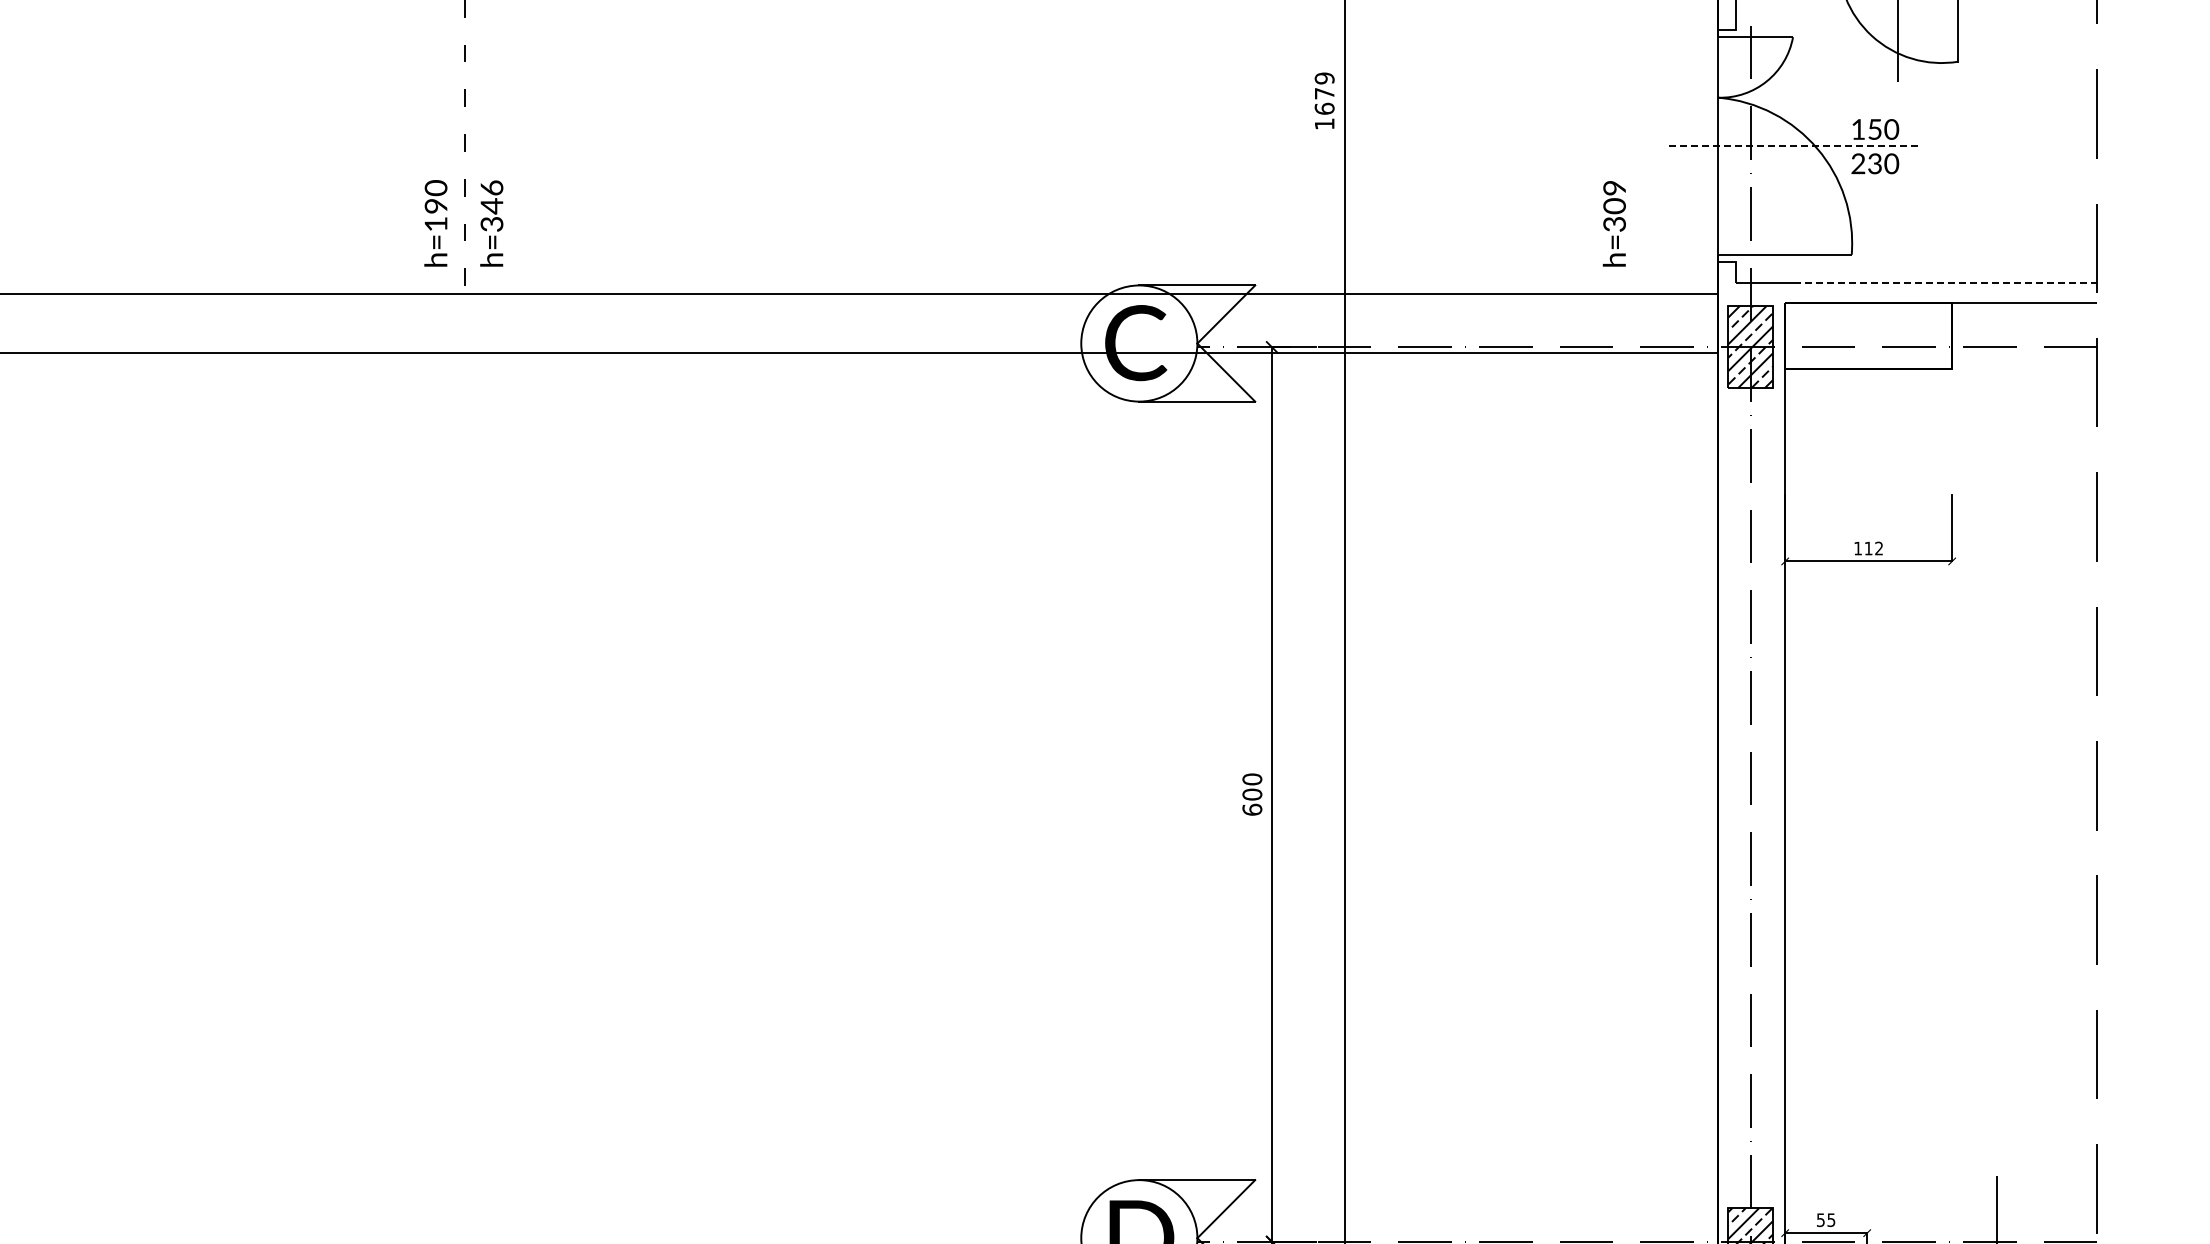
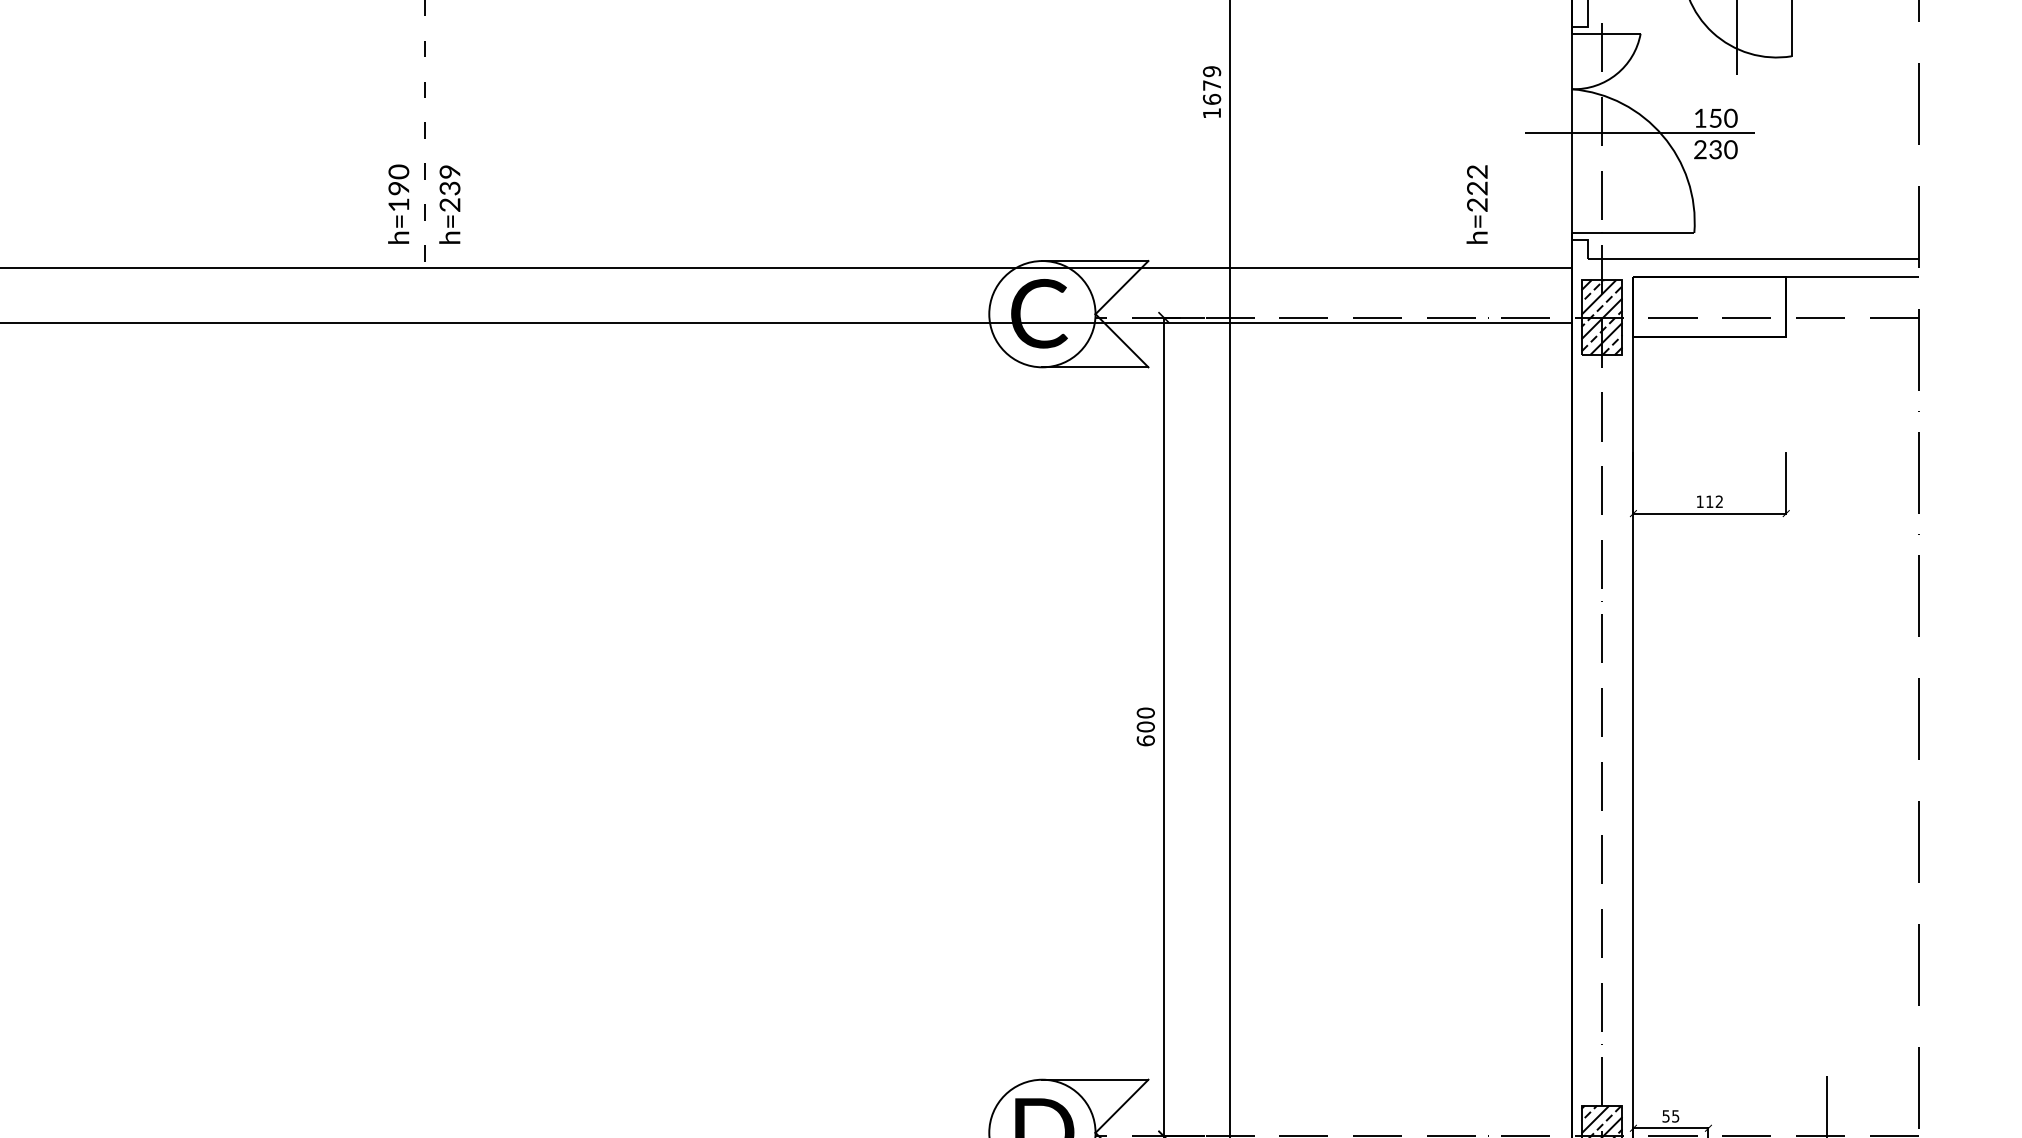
line: (1792, 145) -> (1640, 132), dashed -> solid
text: (491, 205) -> (449, 187), h=346 -> h=239
text: (1614, 205) -> (1477, 187), h=309 -> h=222
line: (1945, 283) -> (1780, 259), dashed -> solid

